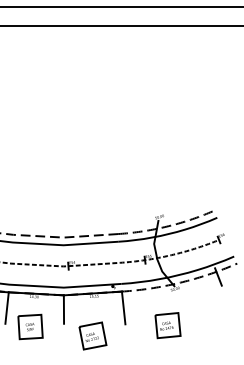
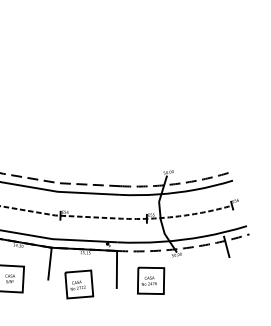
part: (167, 325) -> (150, 280), moved
part: (92, 335) -> (78, 283), moved

